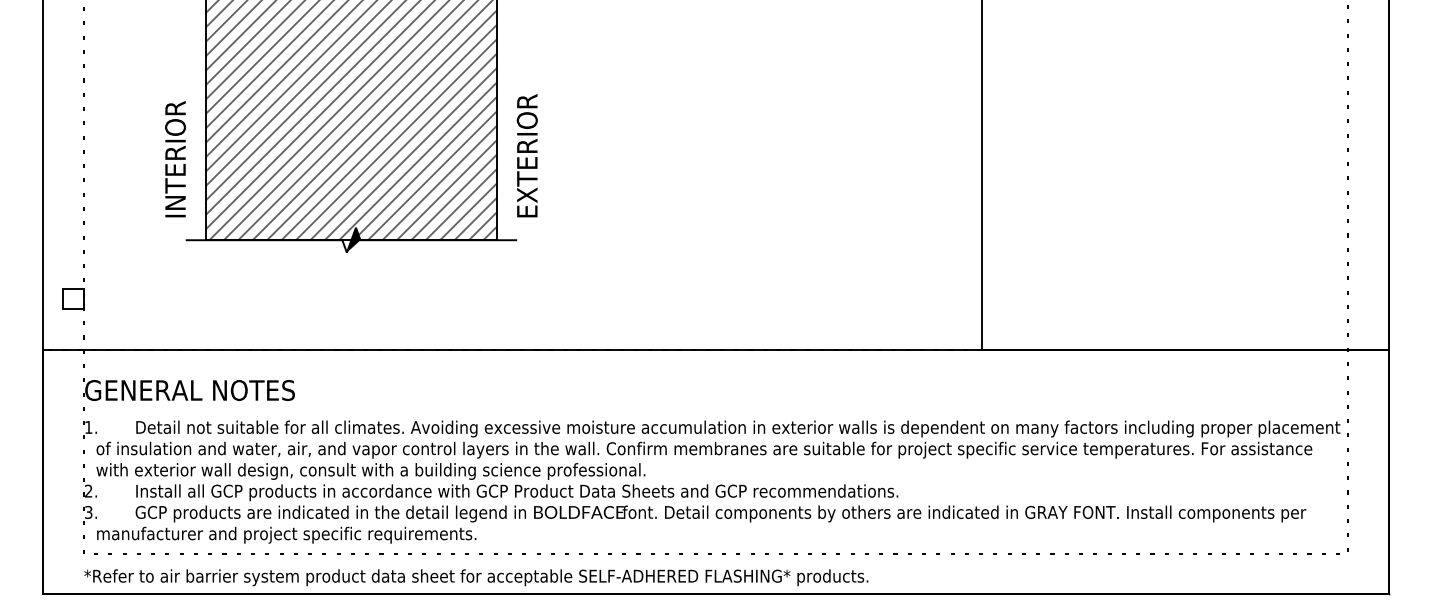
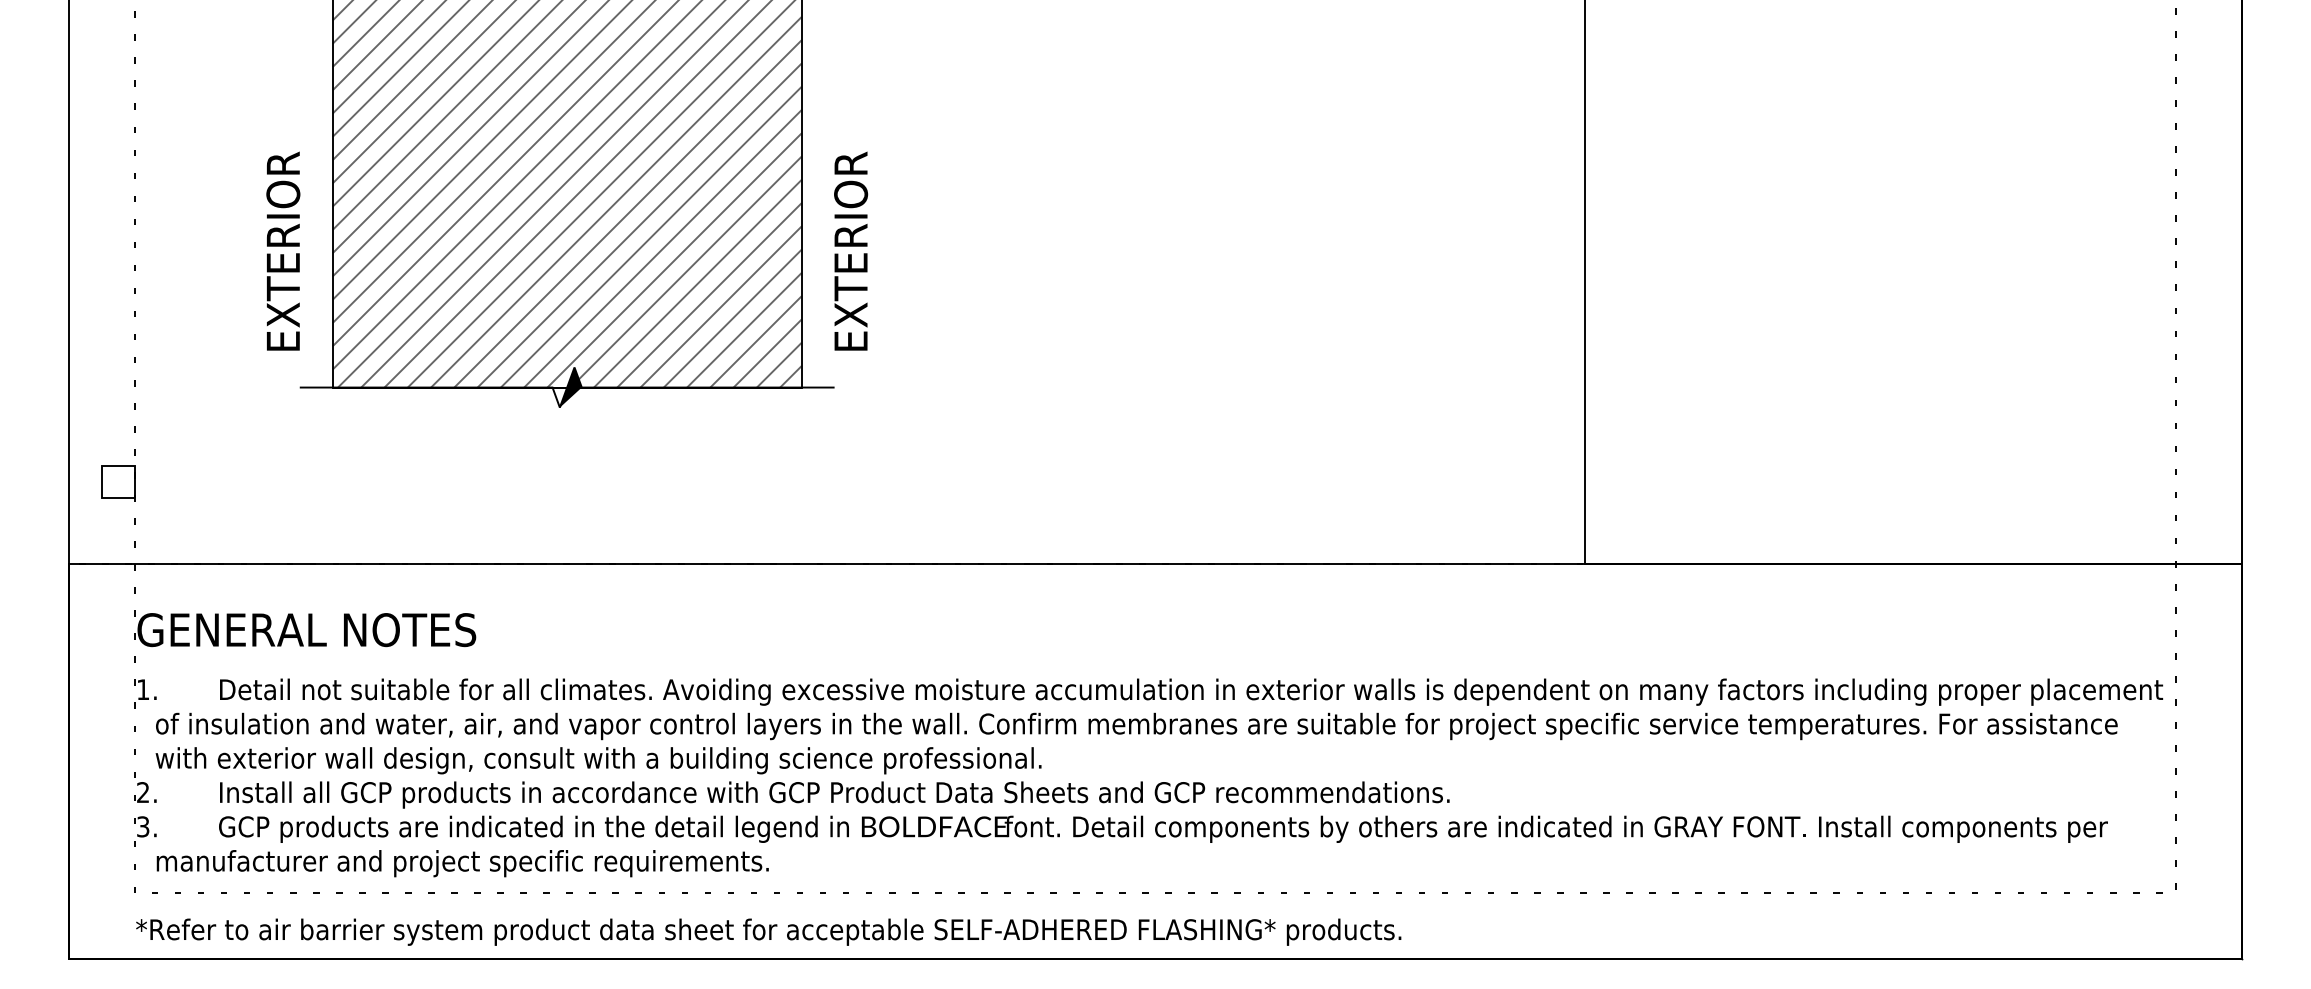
text: (175, 154) -> (283, 249), INTERIOR -> EXTERIOR

